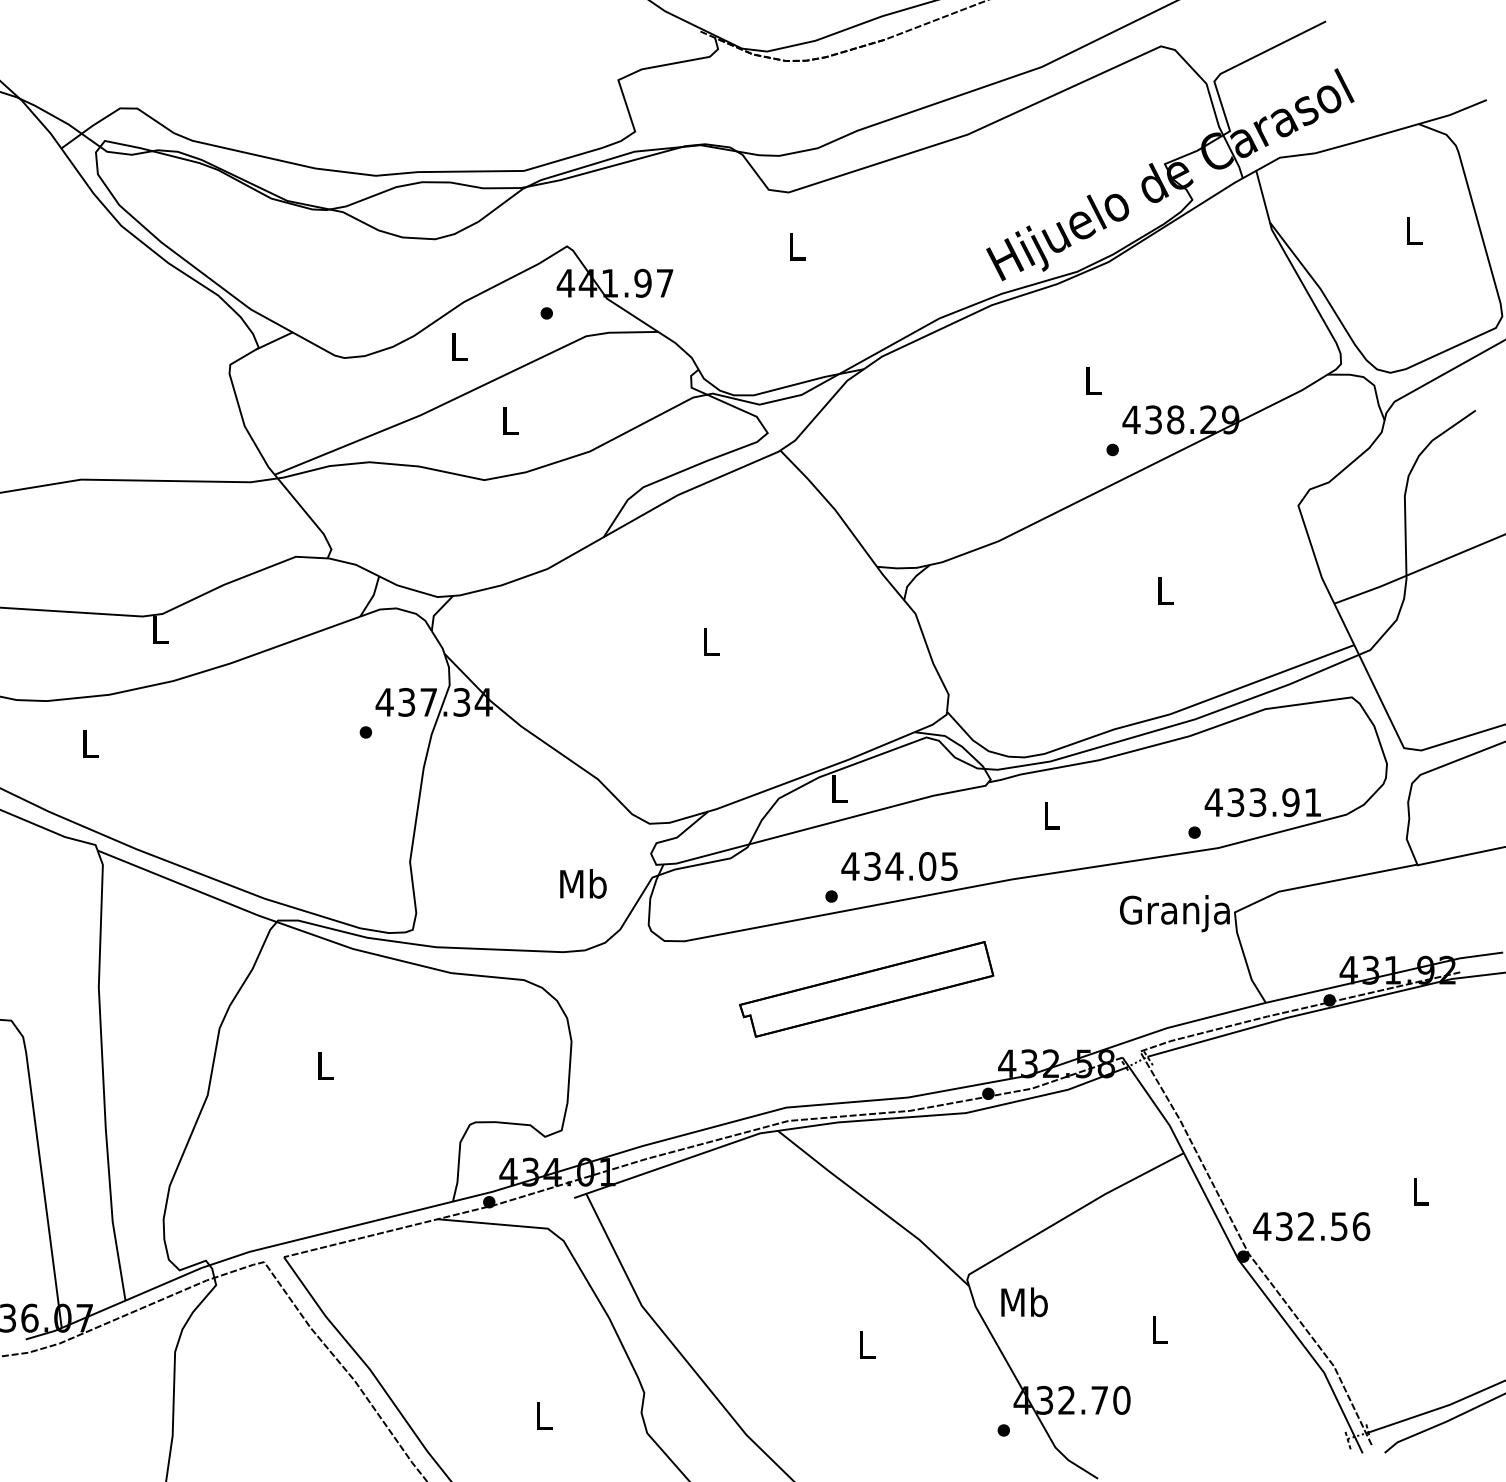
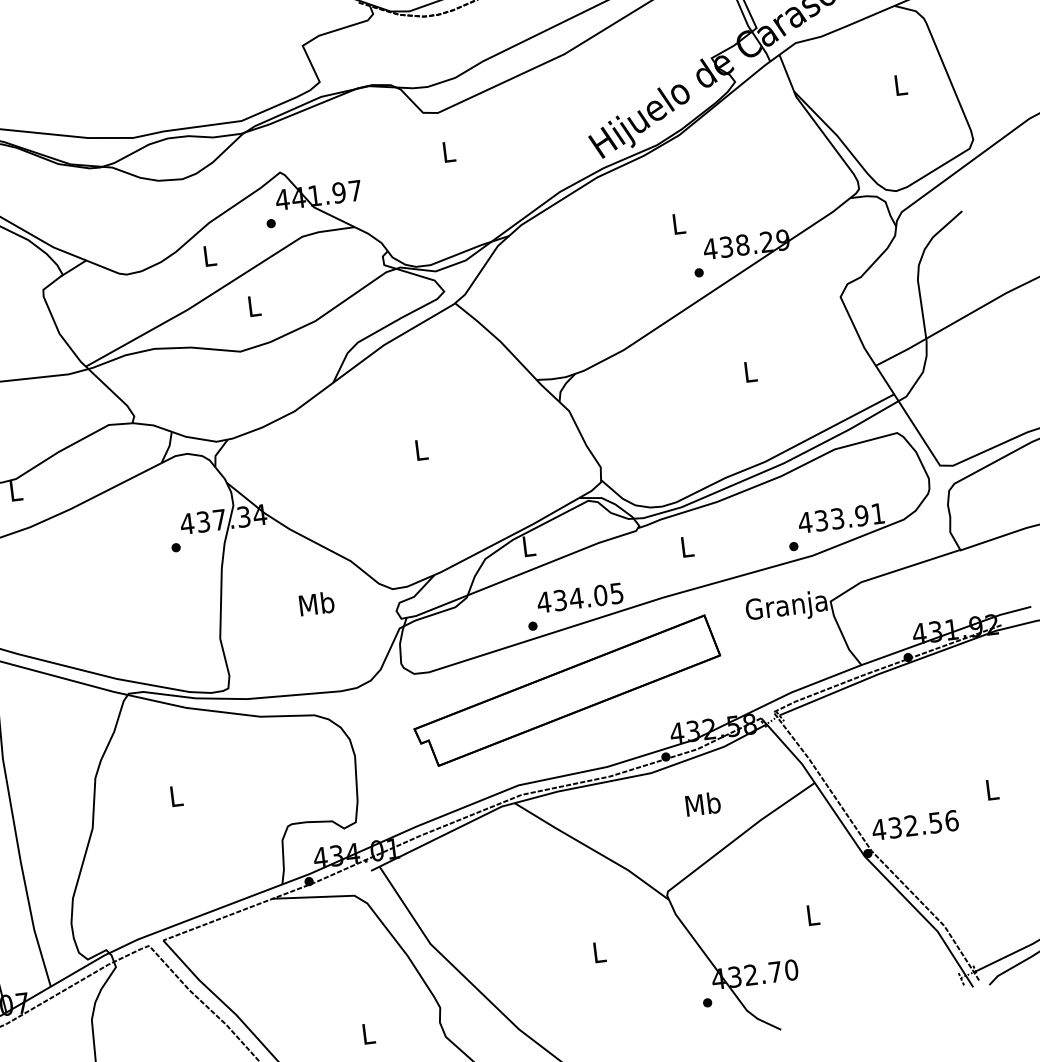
text: (583, 883) -> (316, 603), moved
part: (866, 989) -> (566, 691), size x1.67
text: (1024, 1302) -> (703, 804), moved

